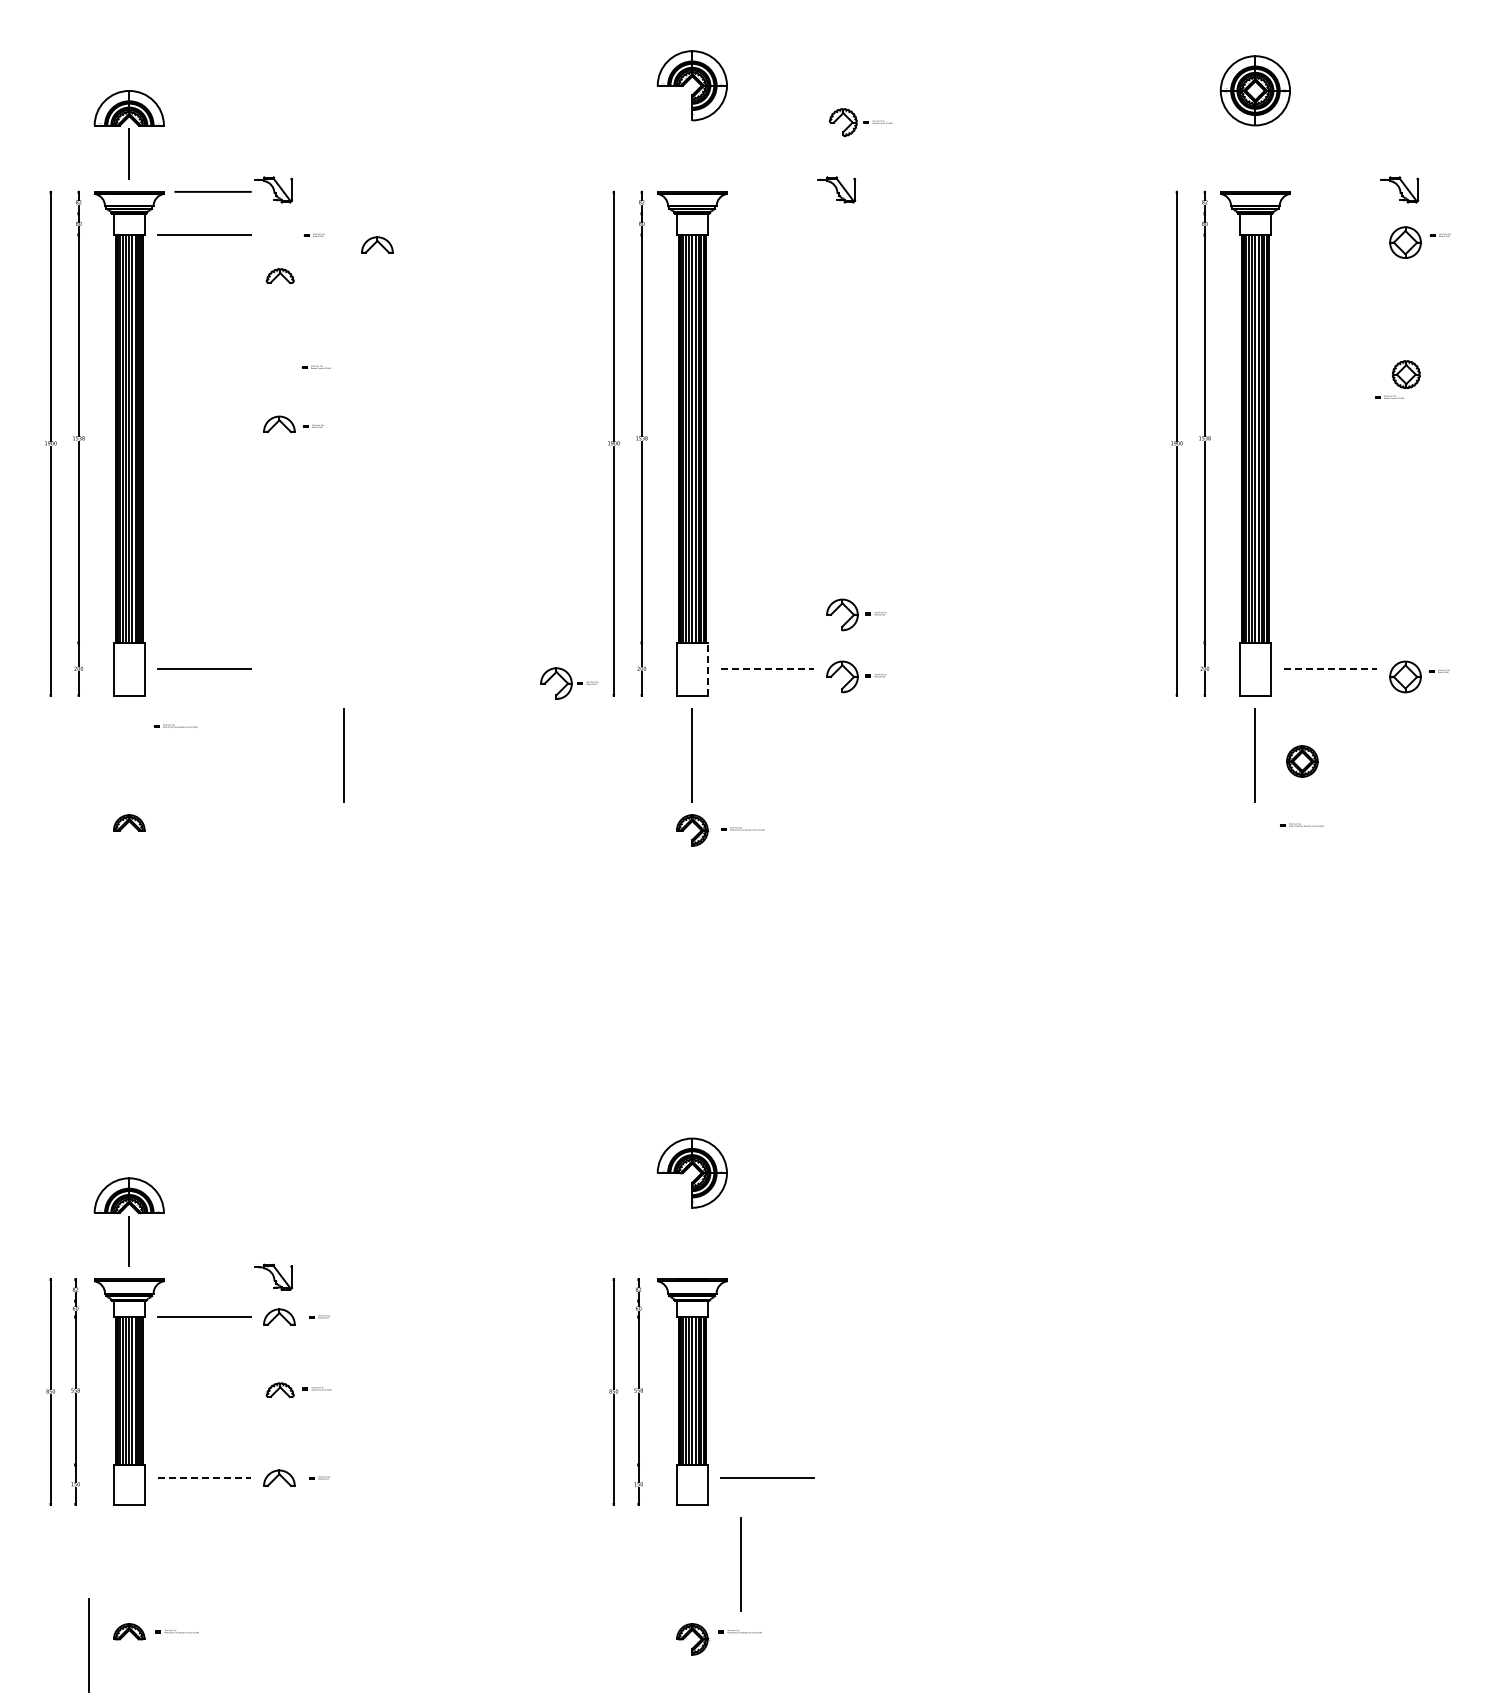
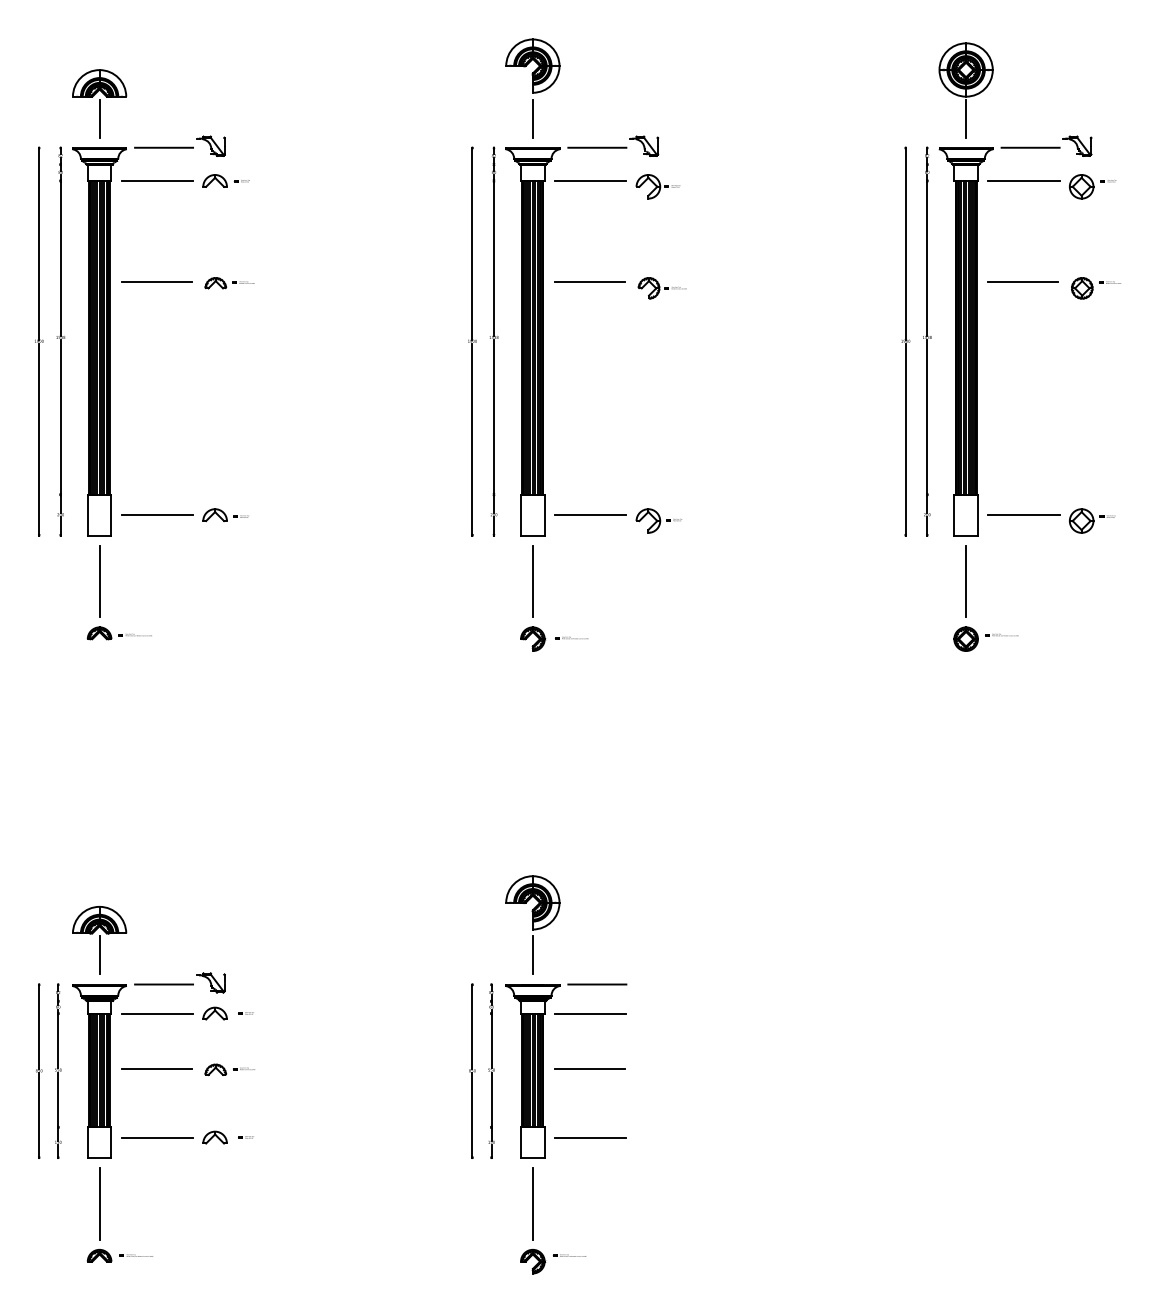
part: (860, 122) -> (662, 288), moved
line: (692, 153) -> (532, 118), added
line: (1255, 153) -> (966, 118), added
line: (775, 191) -> (596, 147), added
line: (1338, 191) -> (1030, 147), added
line: (767, 234) -> (590, 180), added
line: (1330, 234) -> (1023, 180), added
part: (377, 244) -> (215, 180), moved
part: (279, 275) -> (215, 282), moved
line: (202, 366) -> (155, 282), added
line: (766, 366) -> (589, 282), added
line: (1329, 366) -> (1023, 282), added
part: (1388, 396) -> (1109, 282), moved
part: (293, 423) -> (225, 514), moved
part: (856, 614) -> (659, 472), removed
line: (707, 669) -> (544, 515), dashed -> solid
line: (767, 669) -> (590, 515), dashed -> solid
line: (1330, 669) -> (1023, 515), dashed -> solid
part: (568, 683) -> (657, 186), moved
part: (175, 725) -> (135, 634), moved
line: (343, 755) -> (98, 581), moved
part: (1302, 761) -> (966, 639), moved
line: (692, 1241) -> (532, 955), added
line: (212, 1279) -> (163, 984), added
line: (775, 1279) -> (596, 984), added
line: (767, 1316) -> (590, 1013), added
line: (202, 1389) -> (155, 1069), added
line: (766, 1389) -> (589, 1069), added
line: (204, 1478) -> (157, 1137), dashed -> solid
line: (740, 1564) -> (532, 1203), moved
line: (88, 1645) -> (98, 1203), moved

